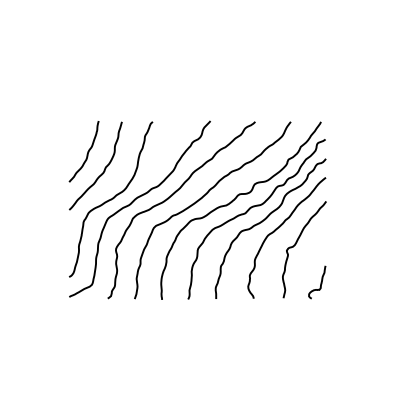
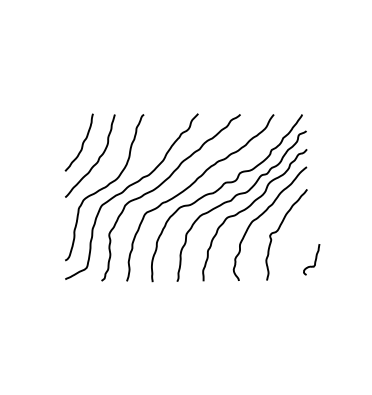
curve: (320, 283) -> (314, 260), moved

